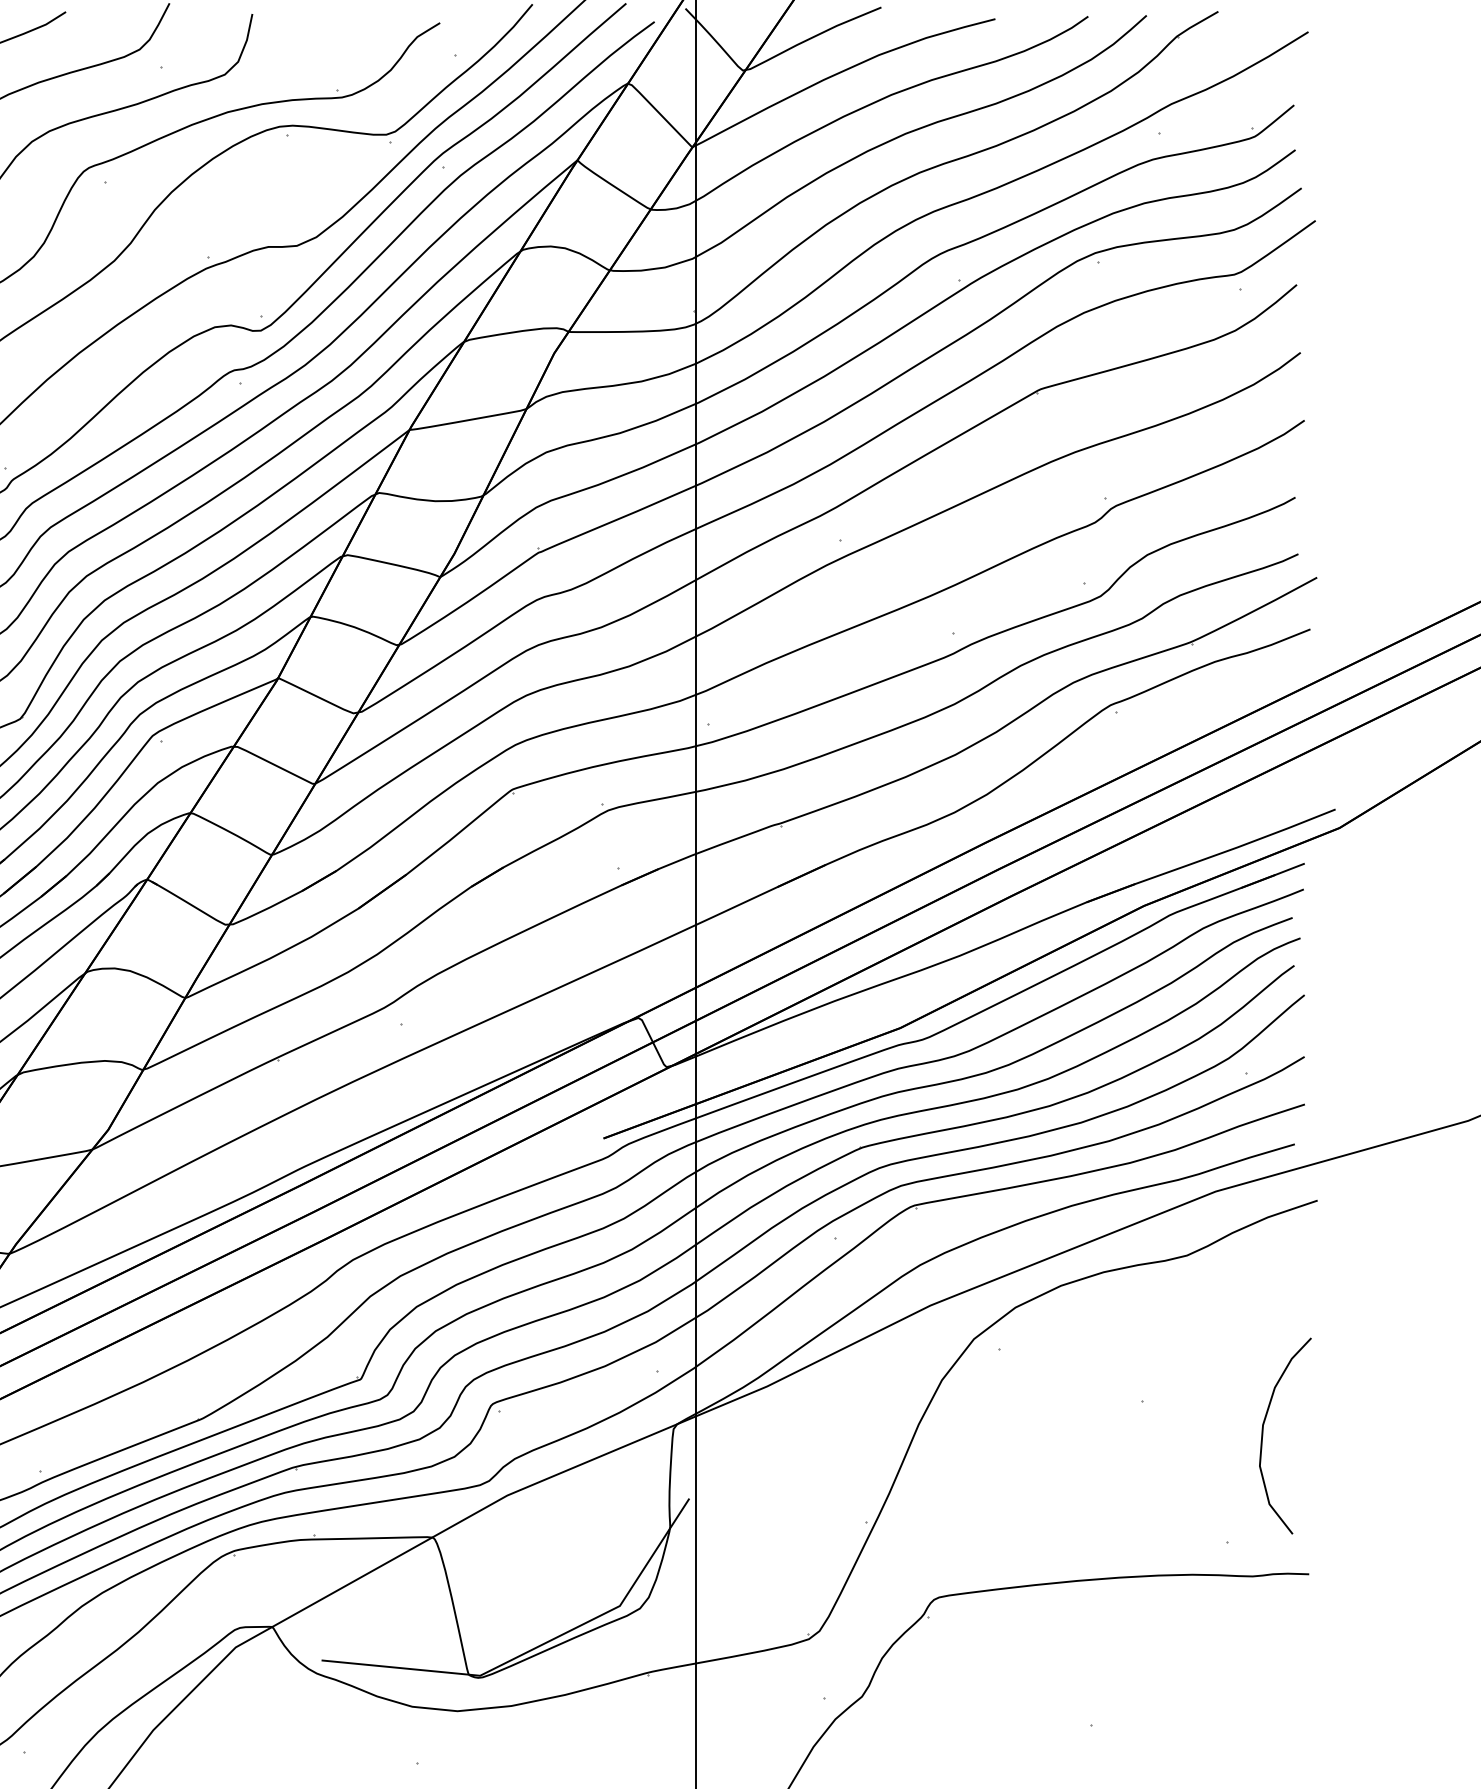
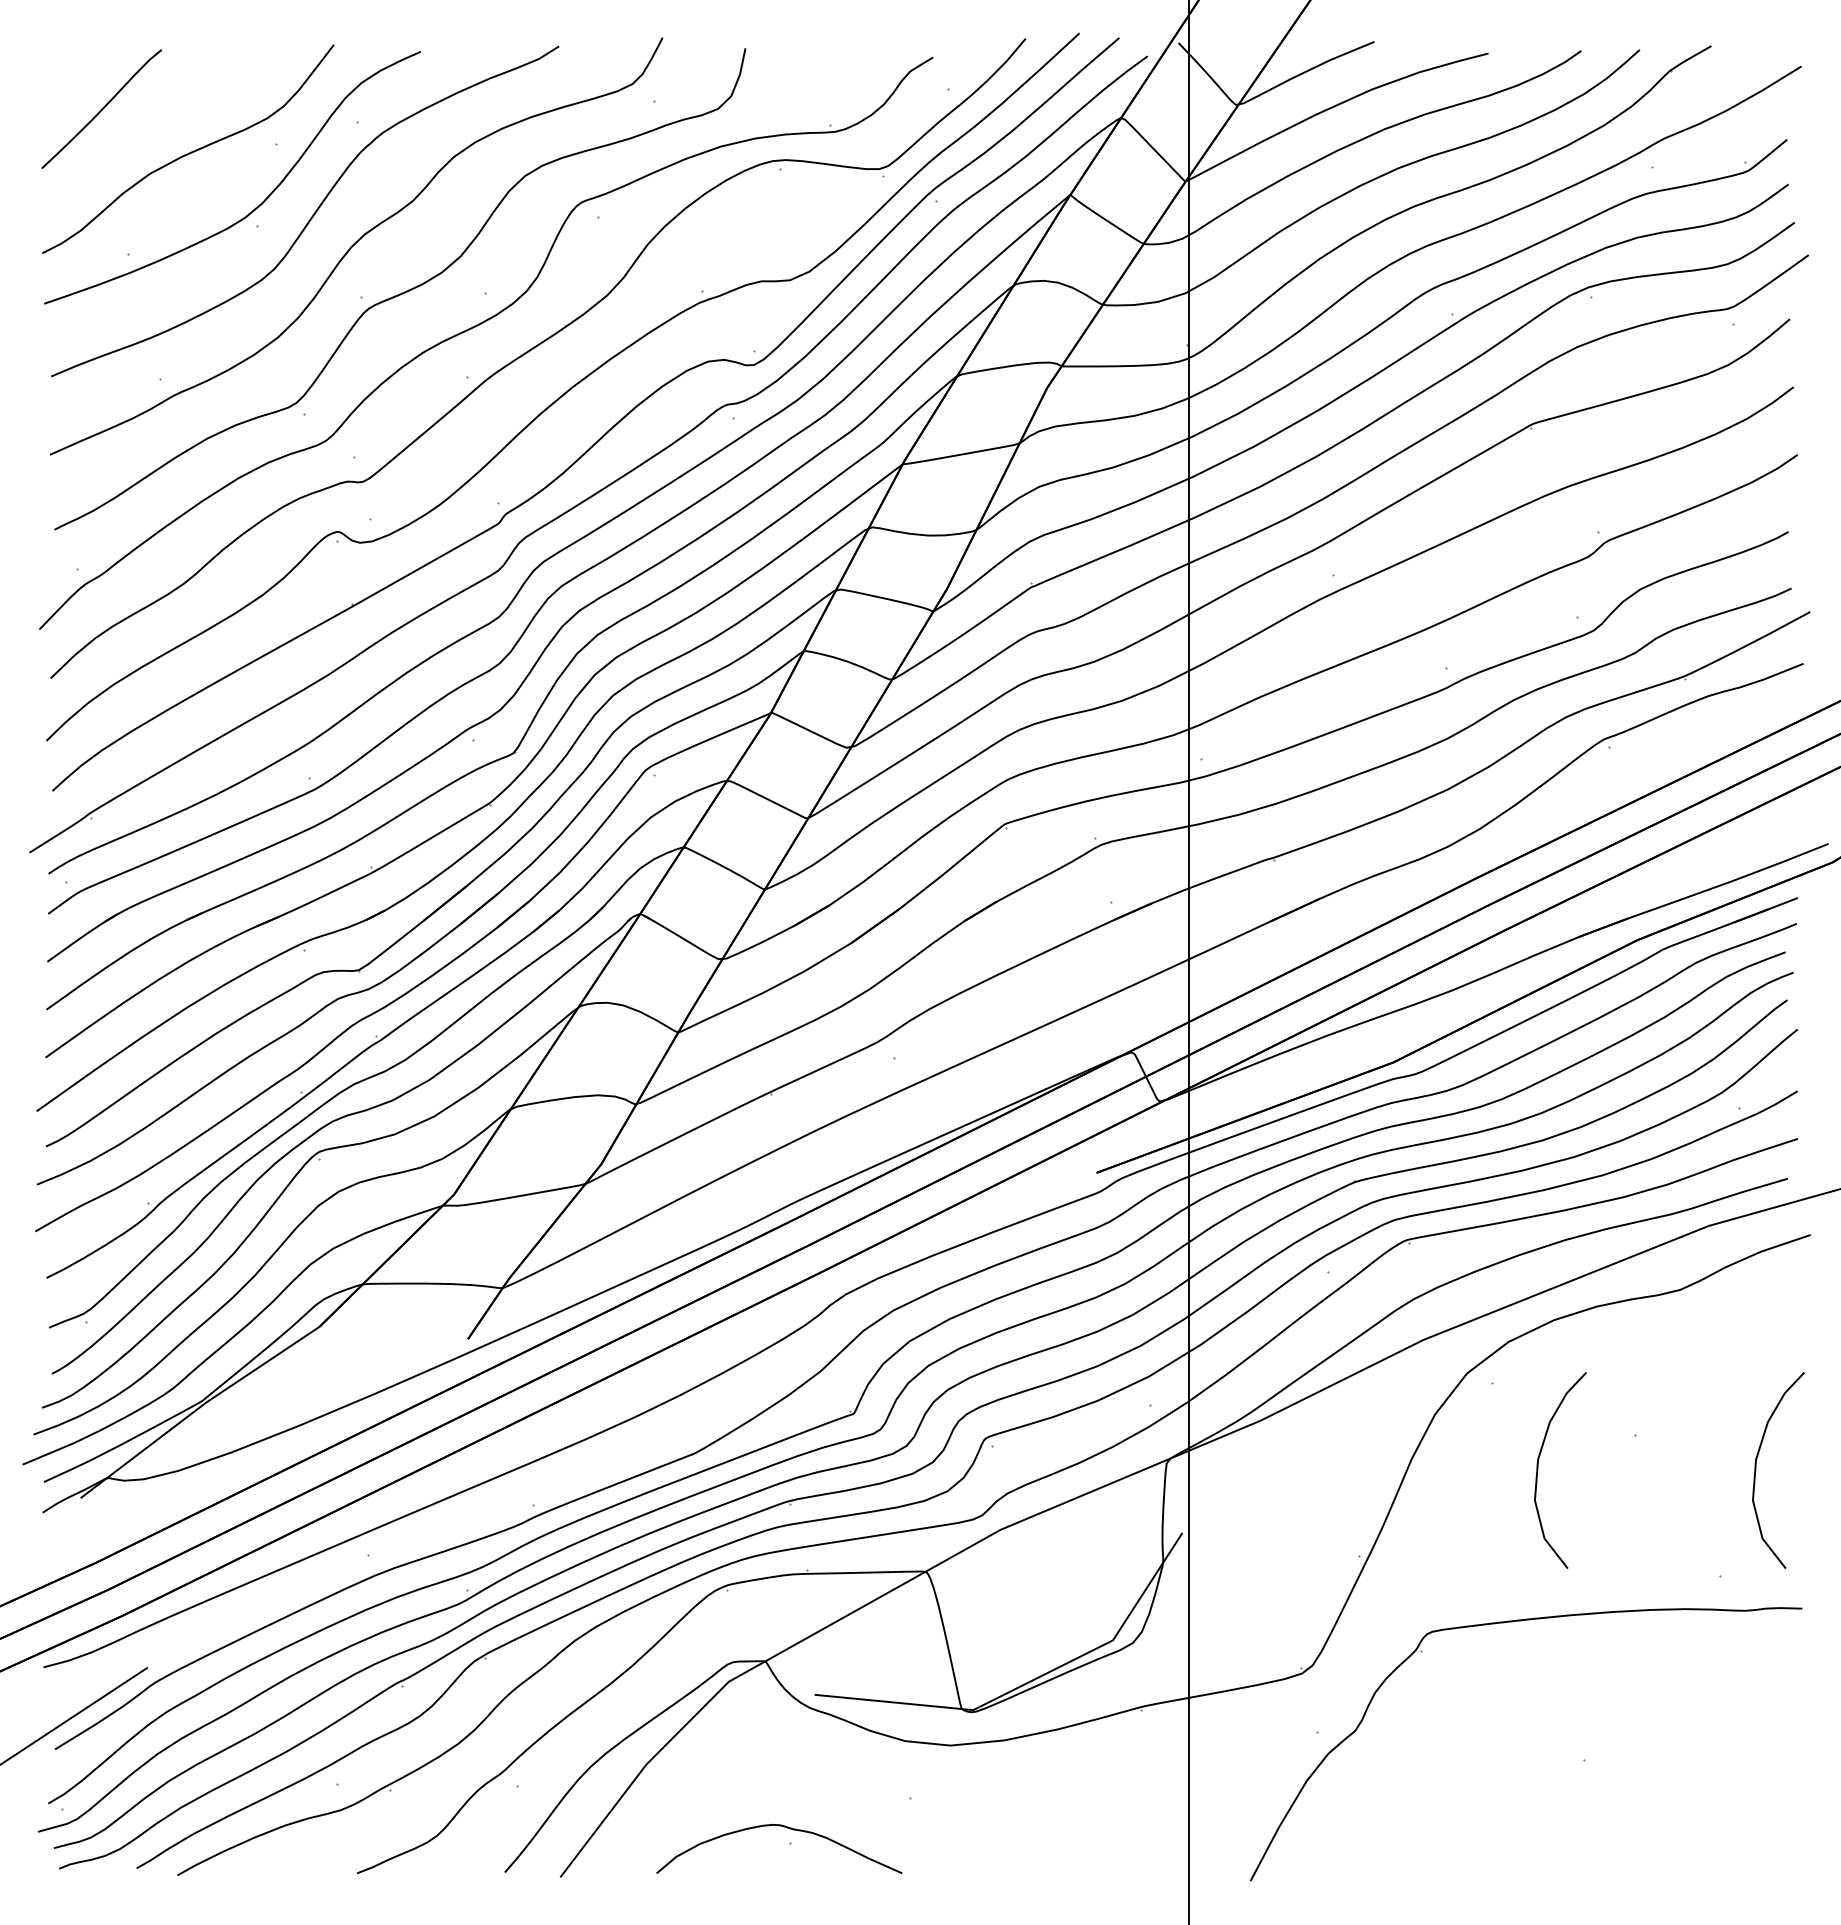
curve: (1045, 1436) -> (1538, 1470), added

